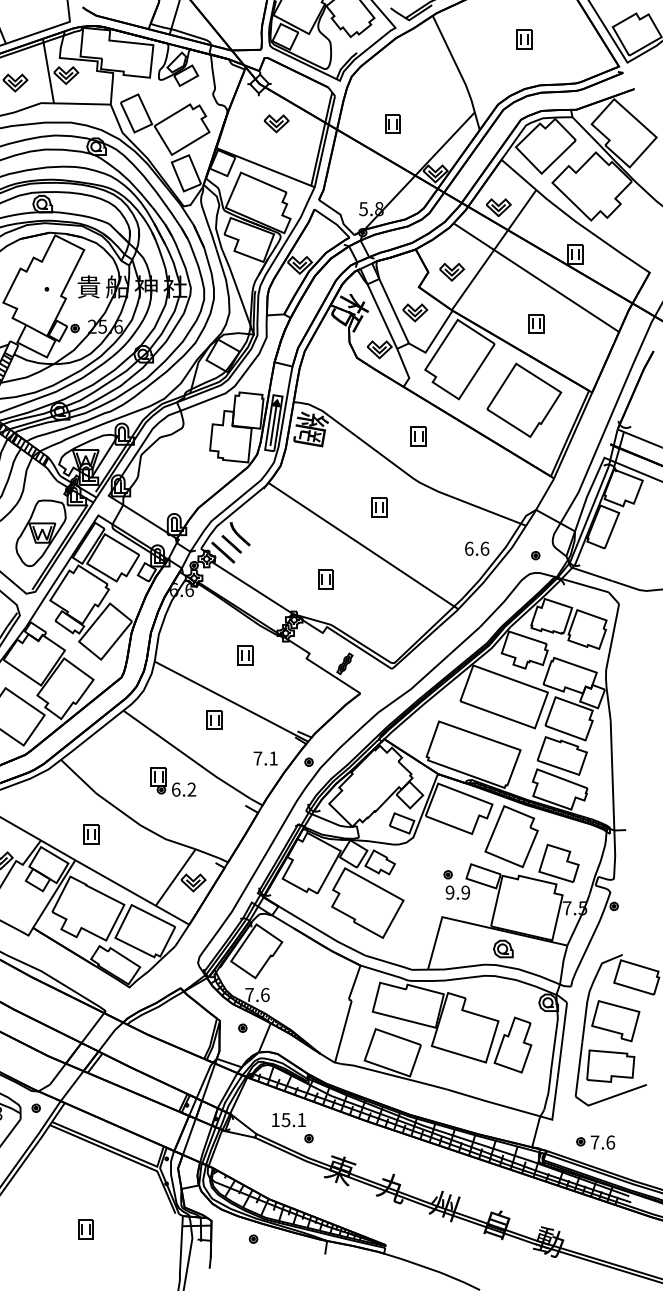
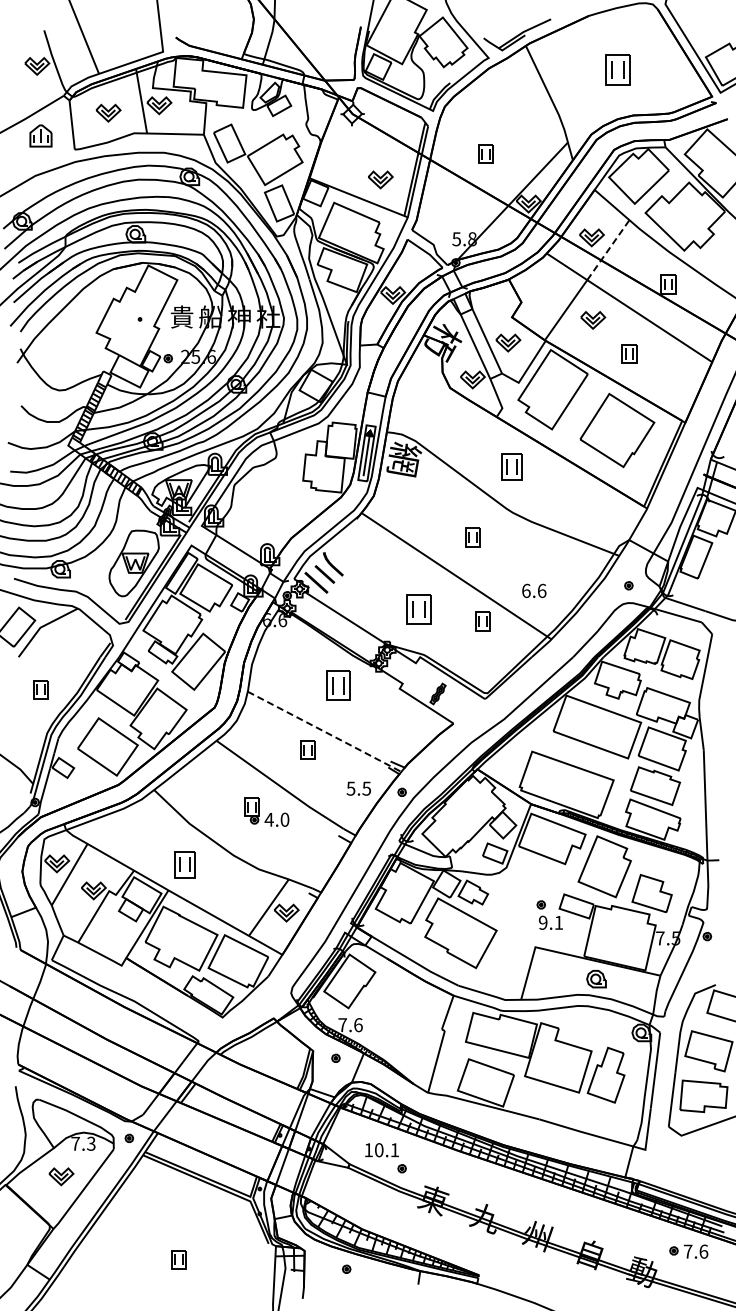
part: (524, 39) -> (617, 69), size x1.6
part: (276, 123) -> (380, 179), moved
line: (515, 220) -> (608, 250), solid -> dashed
part: (452, 272) -> (593, 320), moved
part: (418, 436) -> (511, 466), size x1.4
text: (477, 548) -> (534, 590), moved
part: (325, 579) -> (418, 609), size x1.6
part: (389, 591) -> (482, 621), added
part: (245, 655) -> (338, 685), size x1.6
line: (232, 702) -> (325, 732), solid -> dashed
text: (265, 758) -> (358, 788), 7.1 -> 5.5
text: (183, 789) -> (276, 819), 6.2 -> 4.0
part: (91, 834) -> (184, 864), size x1.4
text: (465, 892) -> (558, 922), 9.9 -> 9.1
text: (285, 1120) -> (378, 1150), 15.1 -> 10.1
part: (595, 1142) -> (688, 1251), moved

